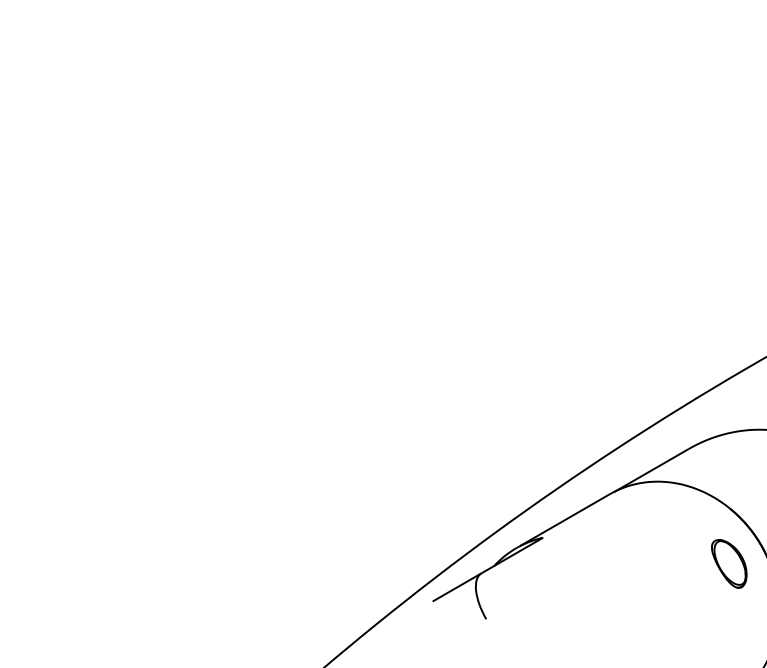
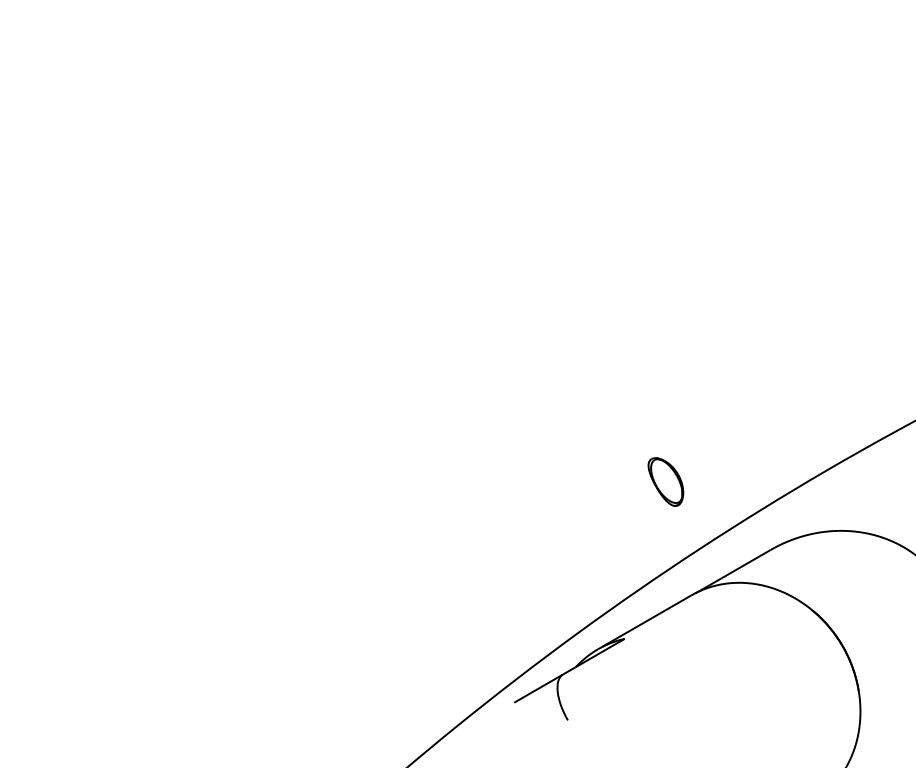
part: (728, 563) -> (665, 481), moved

